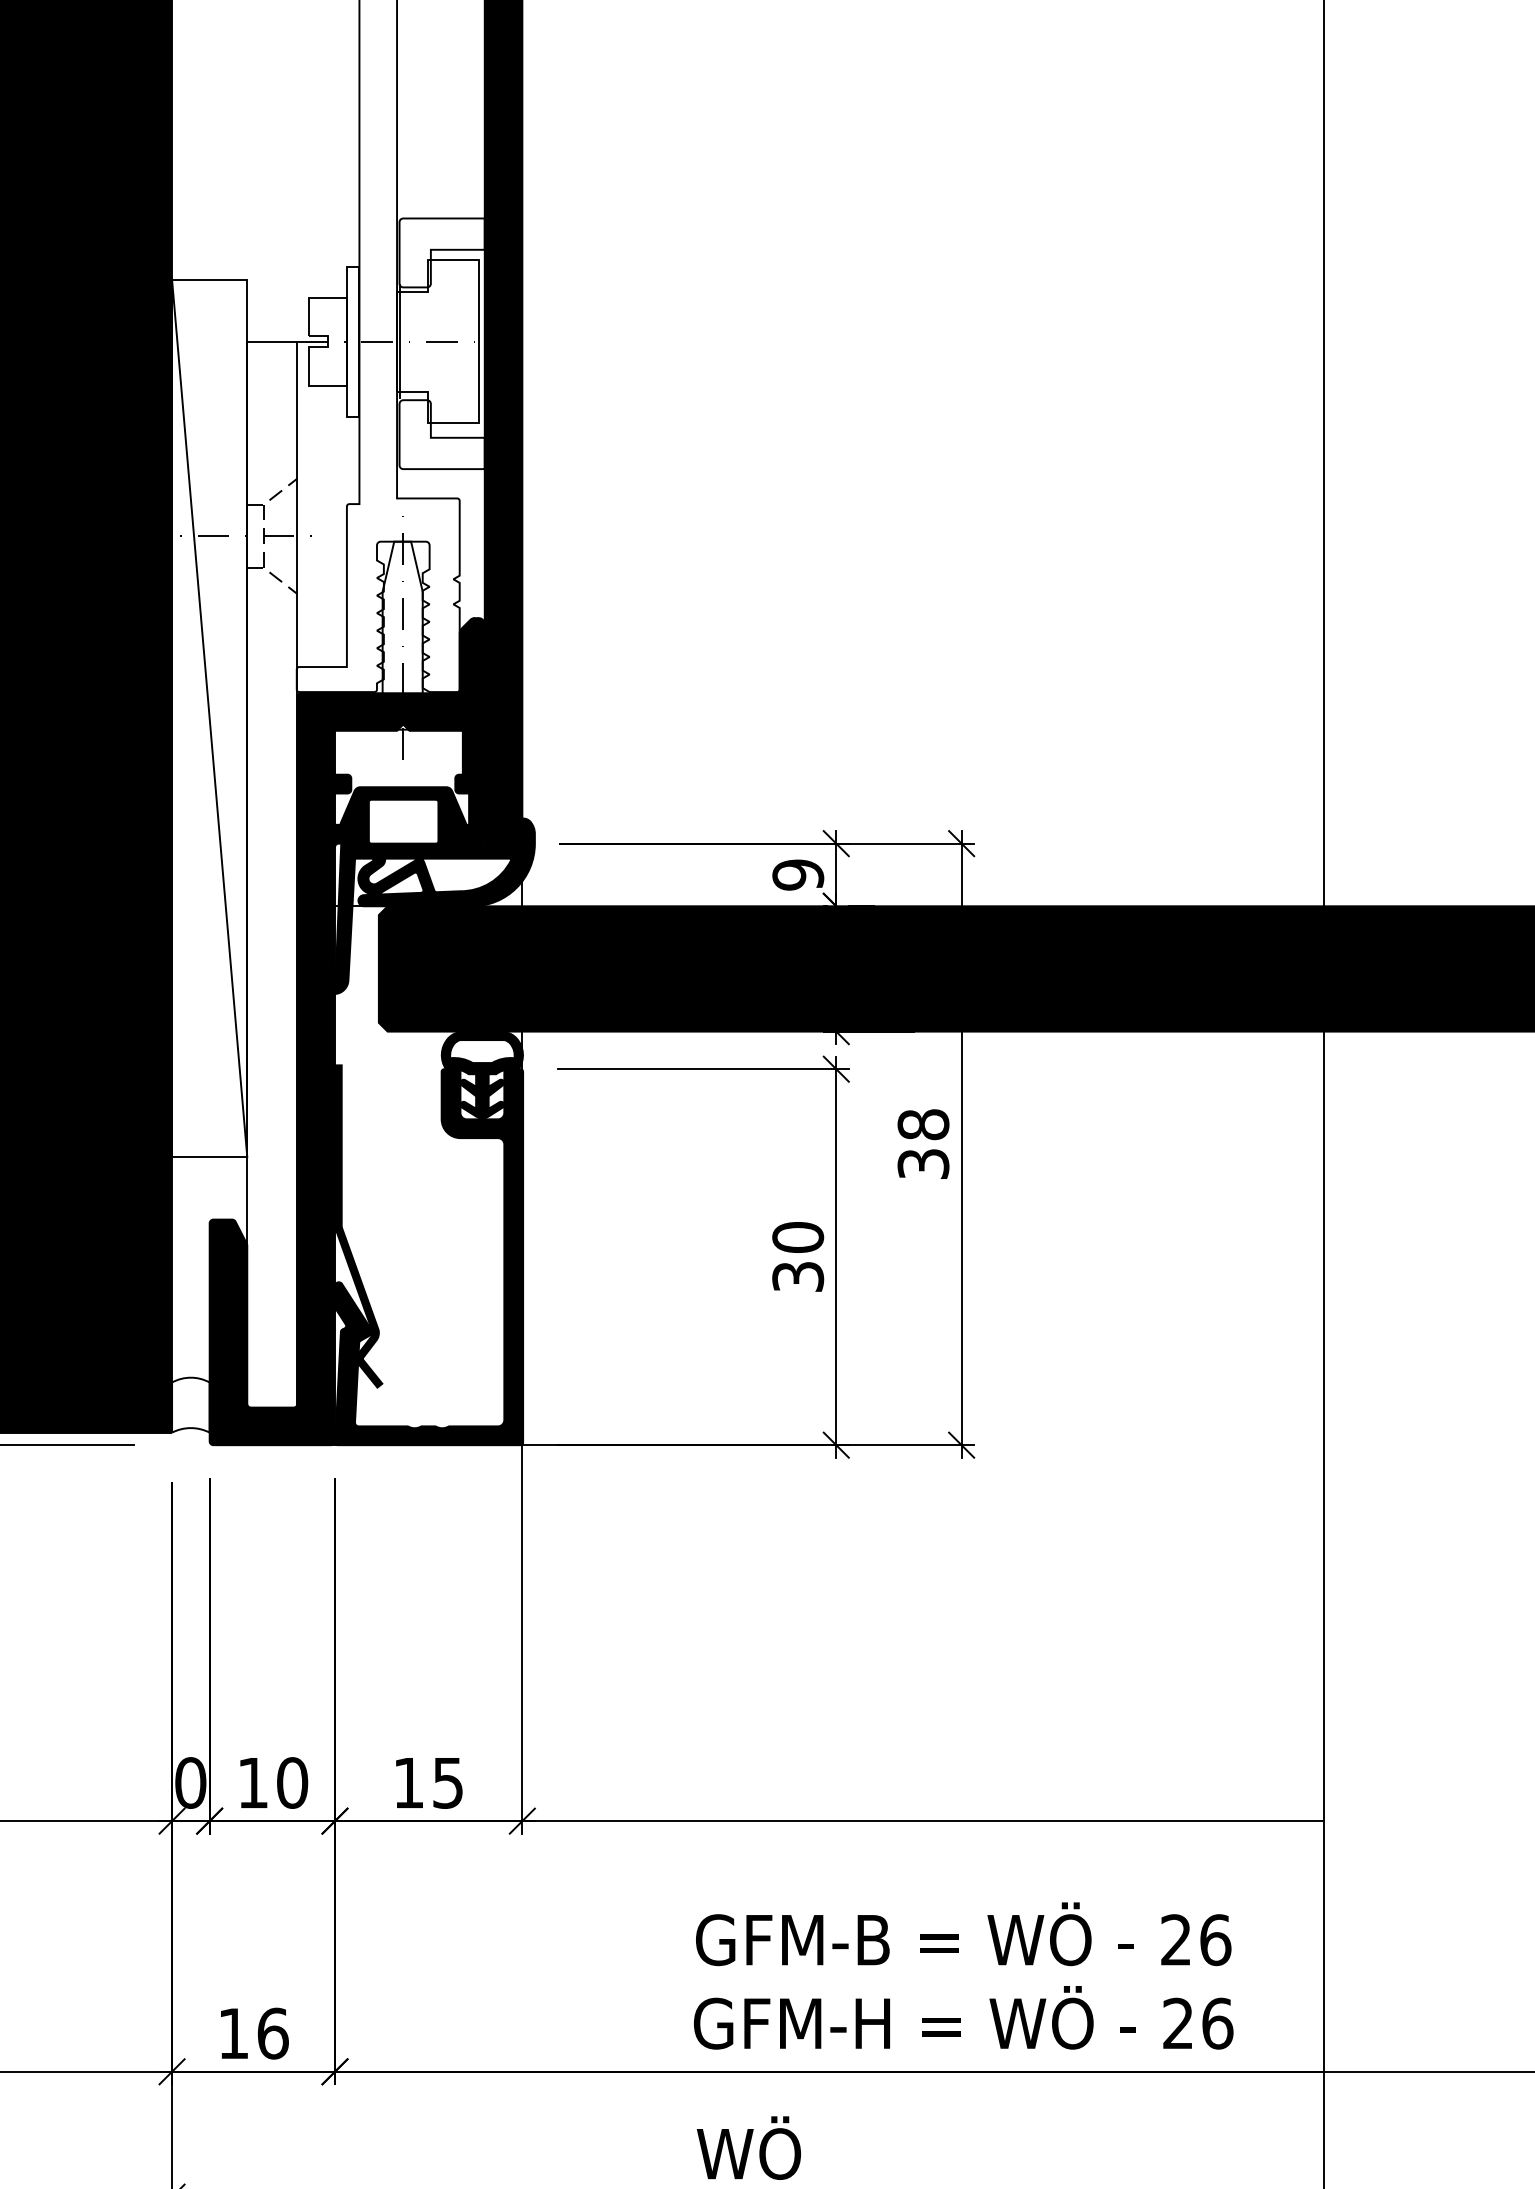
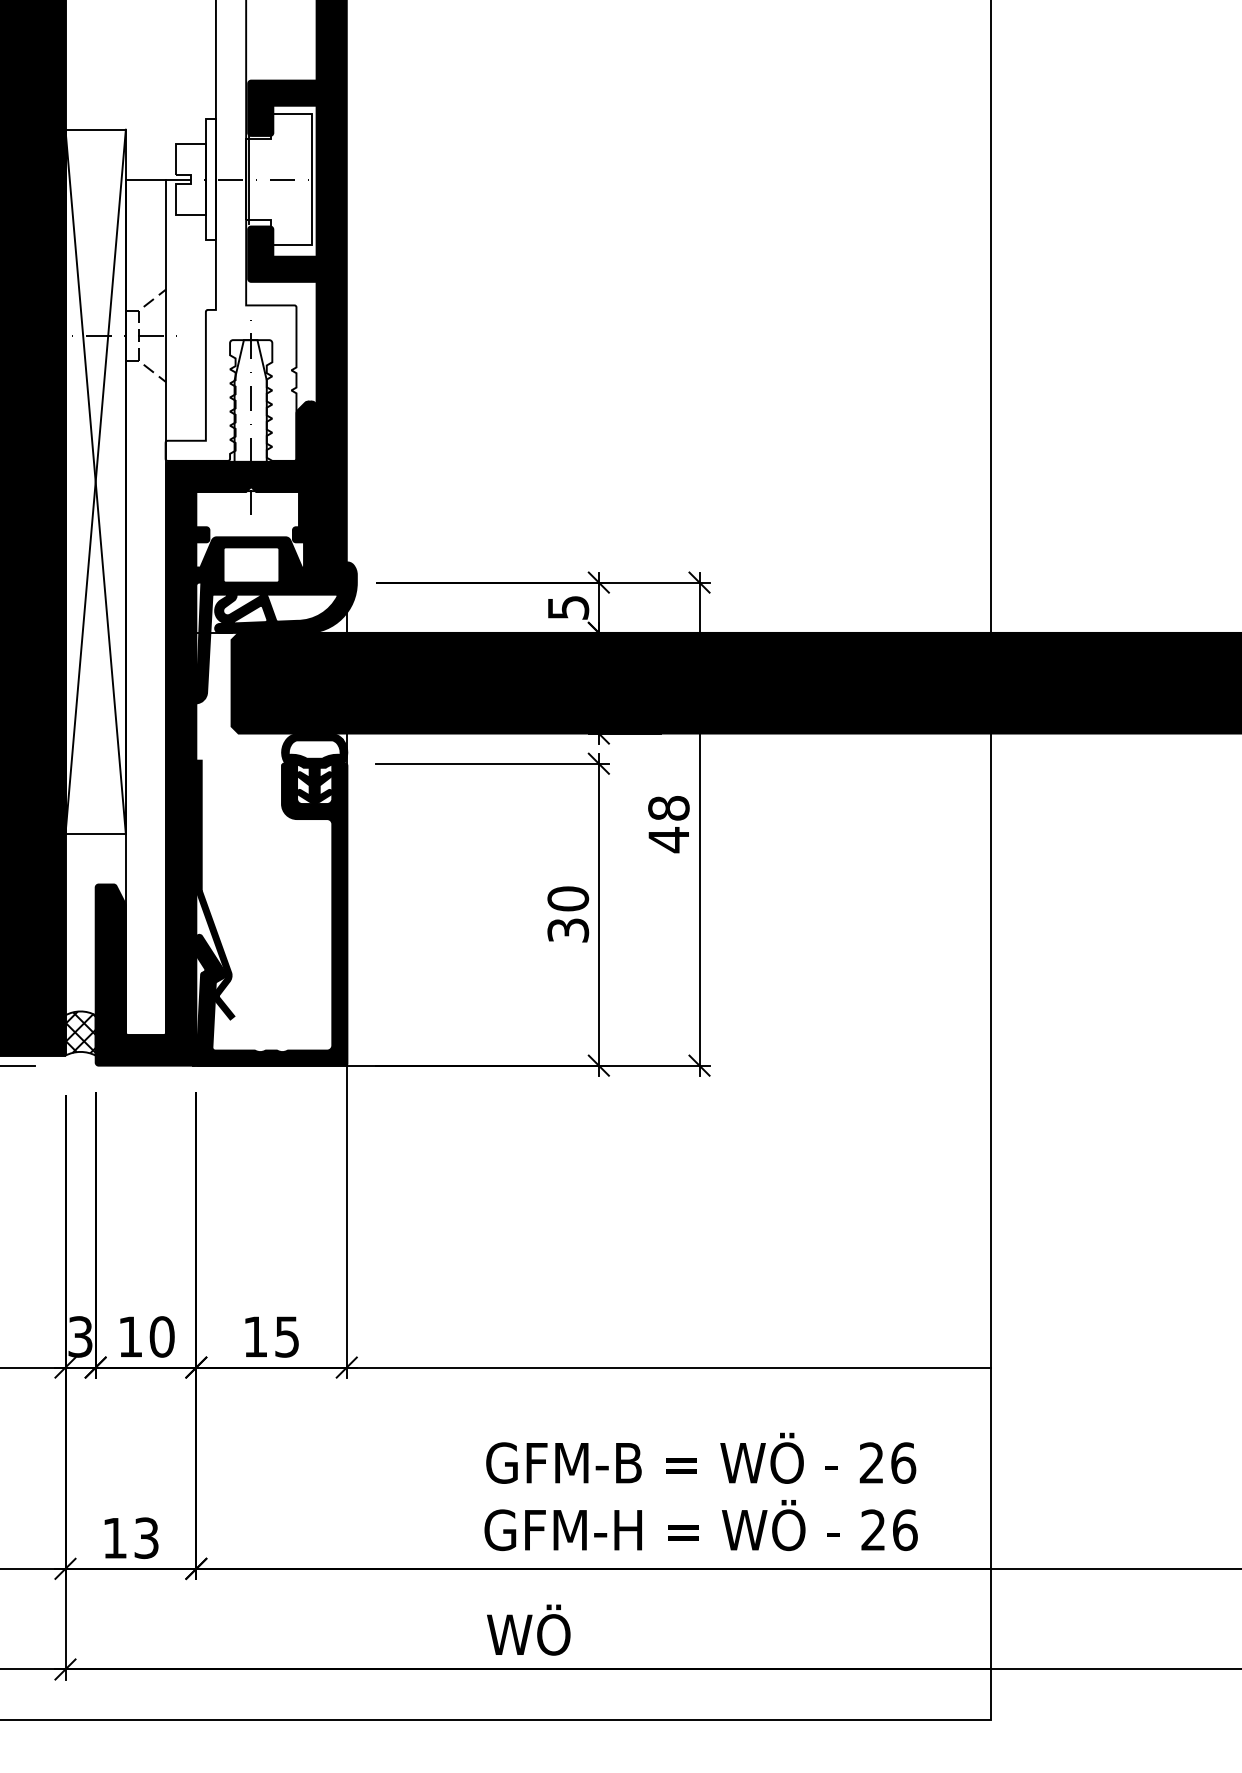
fill: (442, 251) -> (282, 107), added
fill: (442, 433) -> (282, 253), added
line: (209, 717) -> (95, 481), added
text: (797, 874) -> (567, 607), 9 -> 5
text: (922, 1164) -> (668, 840), 38 -> 48
hatch: (190, 1403) -> (80, 1032), added
text: (190, 1782) -> (80, 1336), 0 -> 3
text: (272, 2034) -> (146, 1538), 16 -> 13

